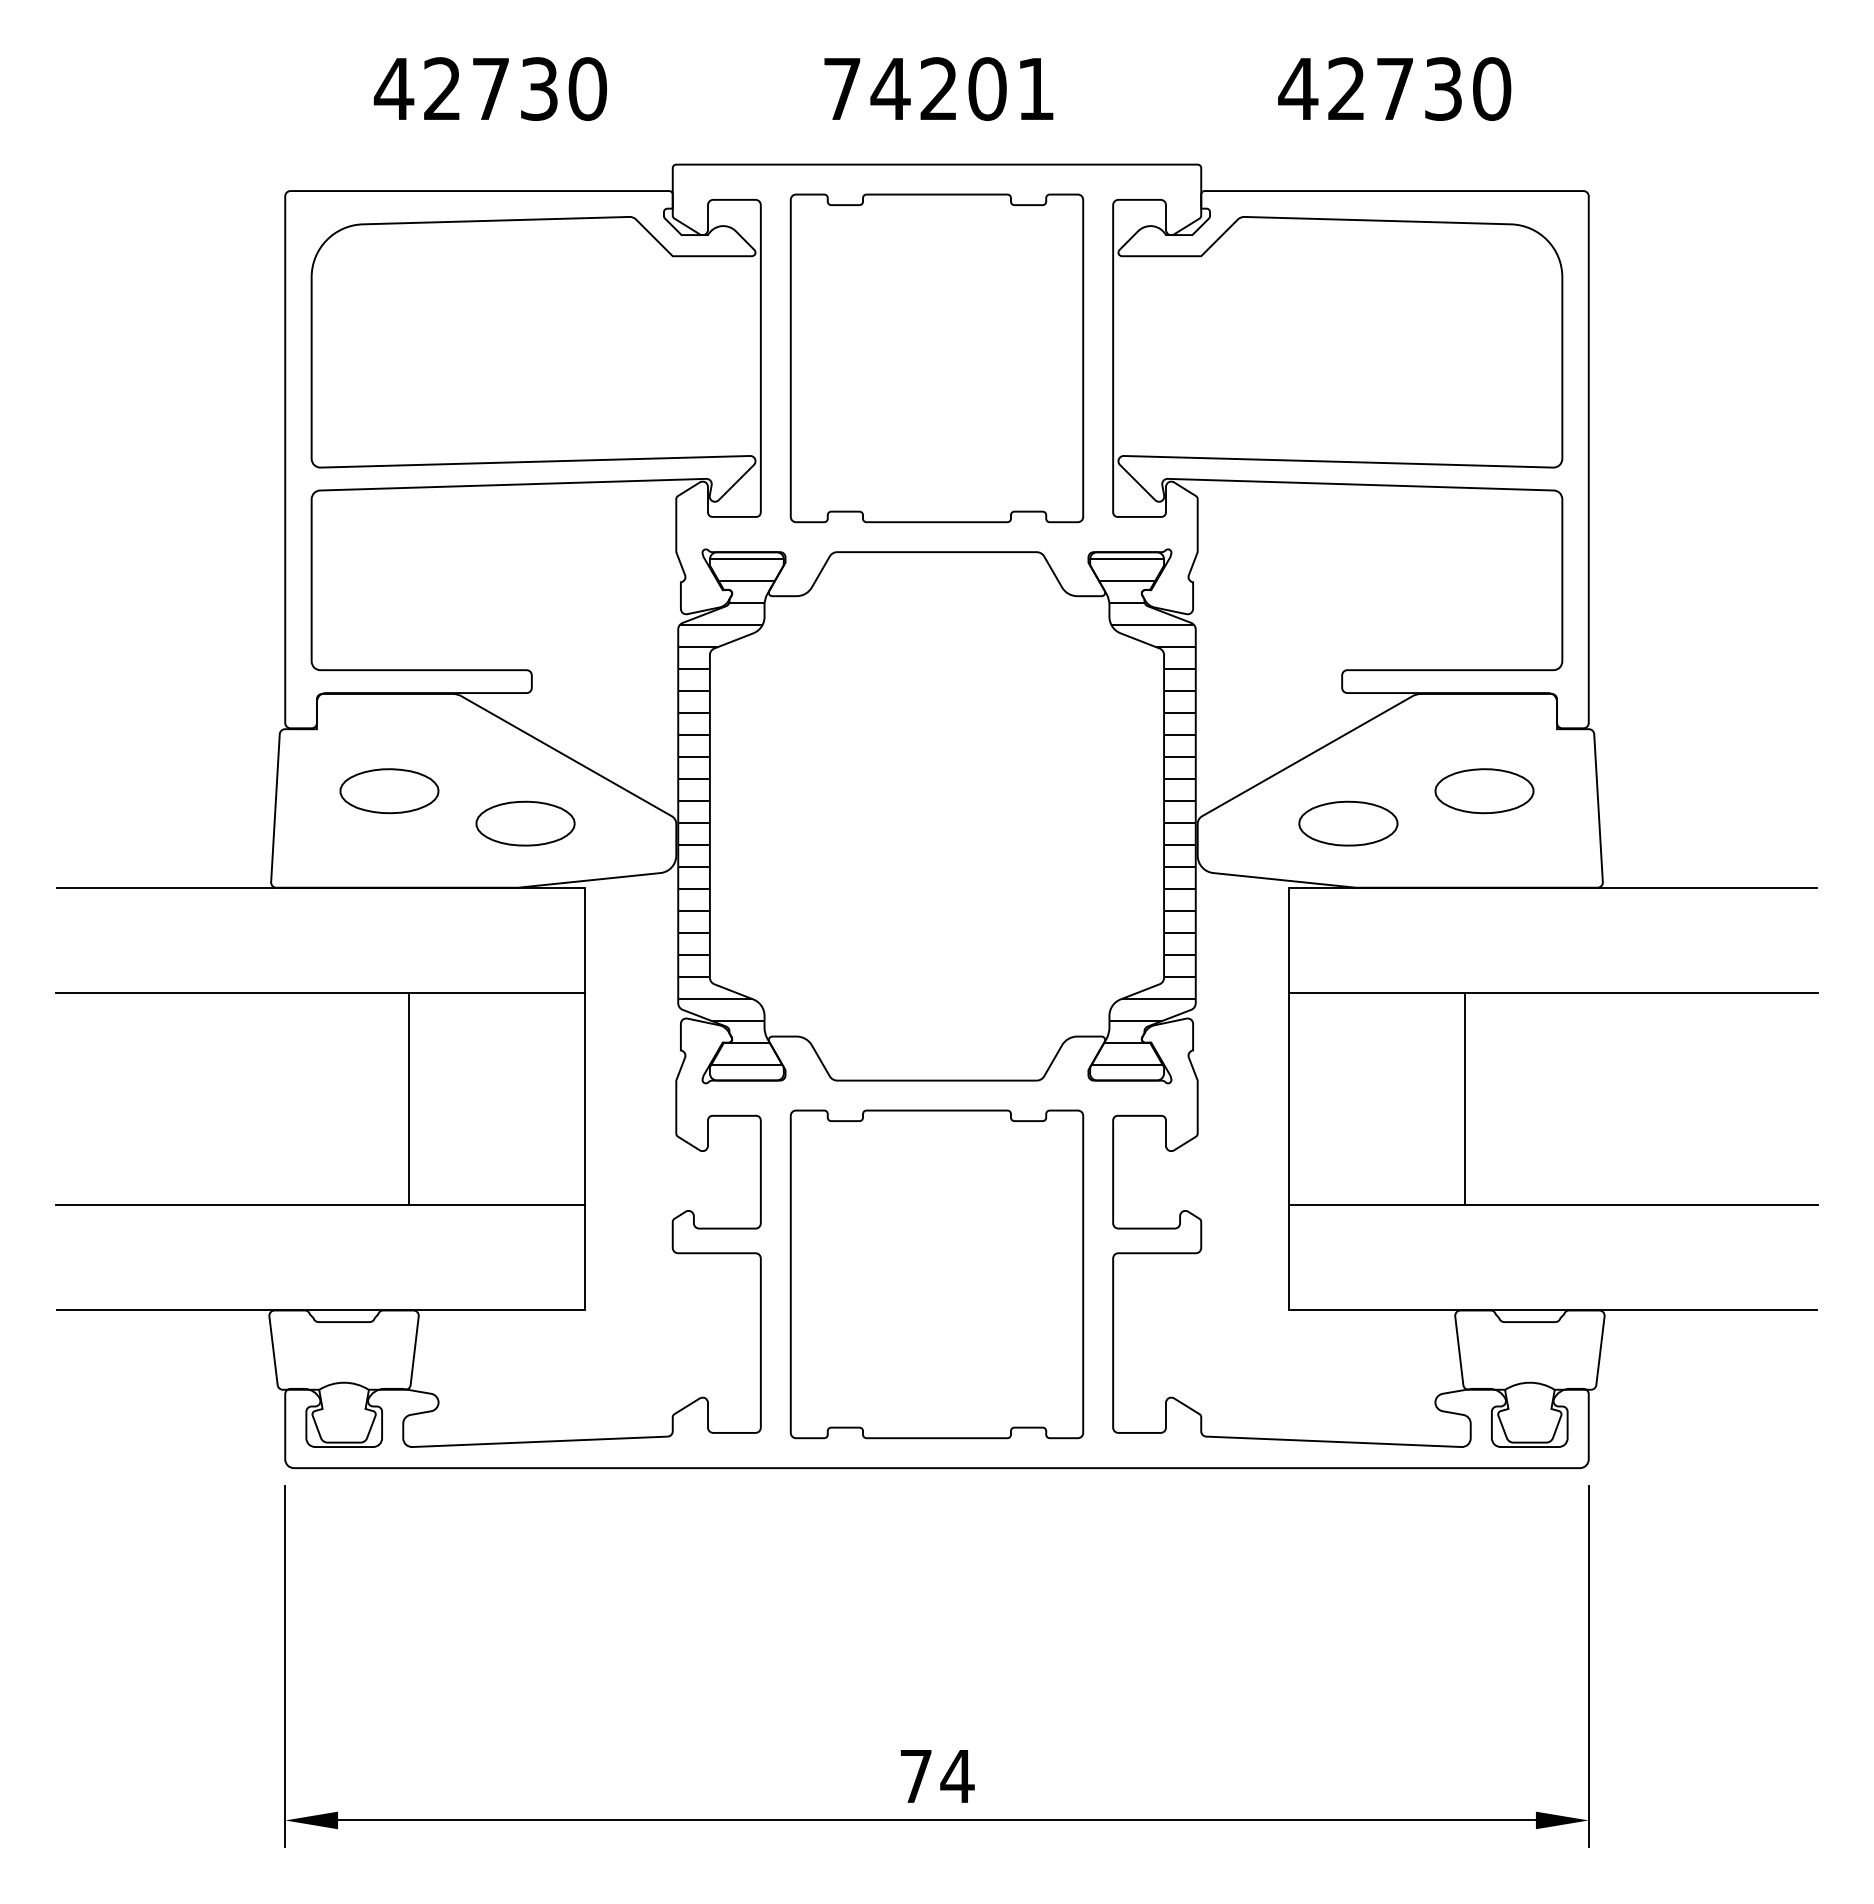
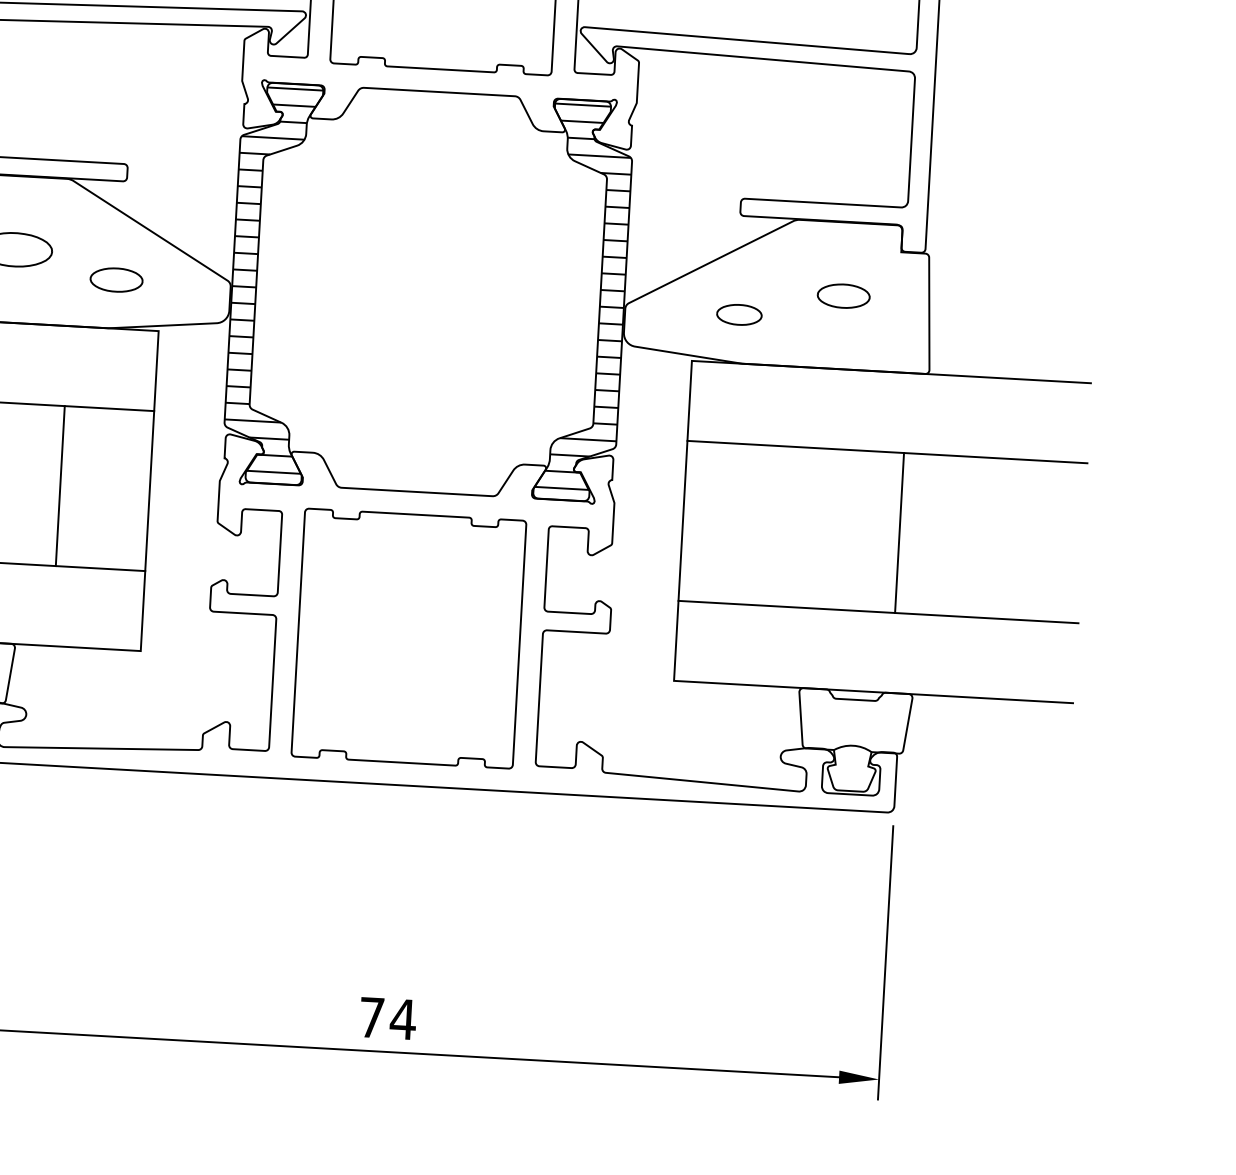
part: (1484, 791) -> (843, 296), size x0.7
part: (525, 823) -> (116, 280), size x0.7
part: (1348, 823) -> (739, 314), size x0.6
line: (408, 1098) -> (60, 485), moved
line: (1465, 1098) -> (899, 532), moved

